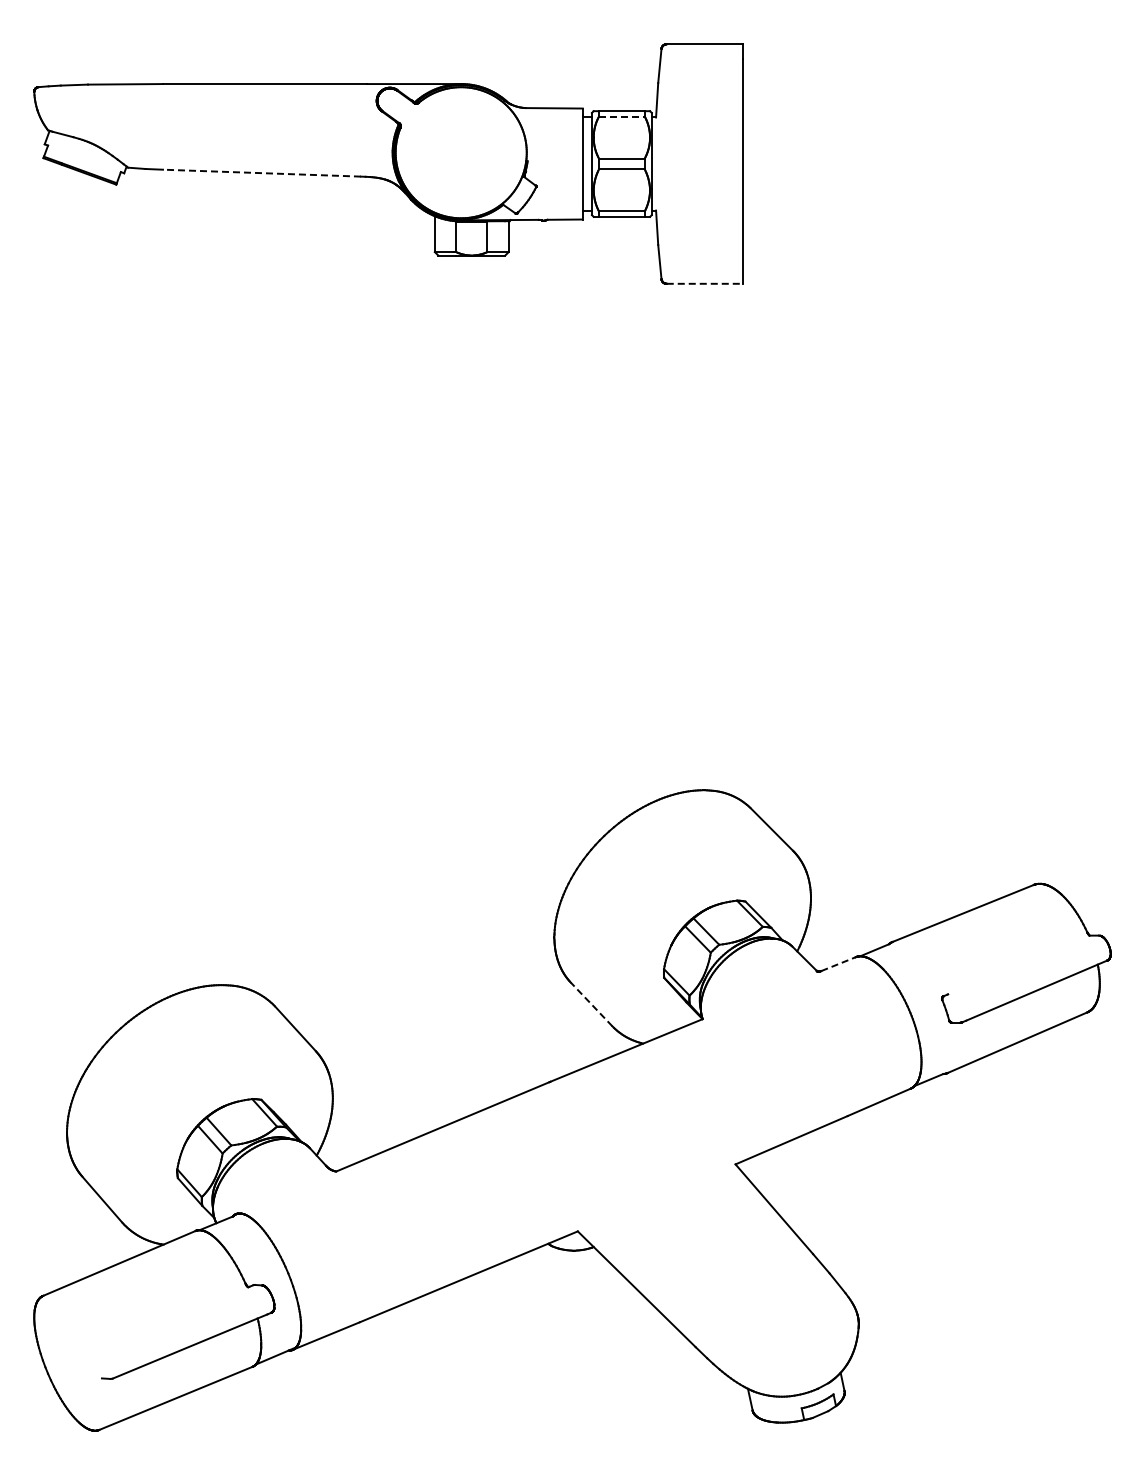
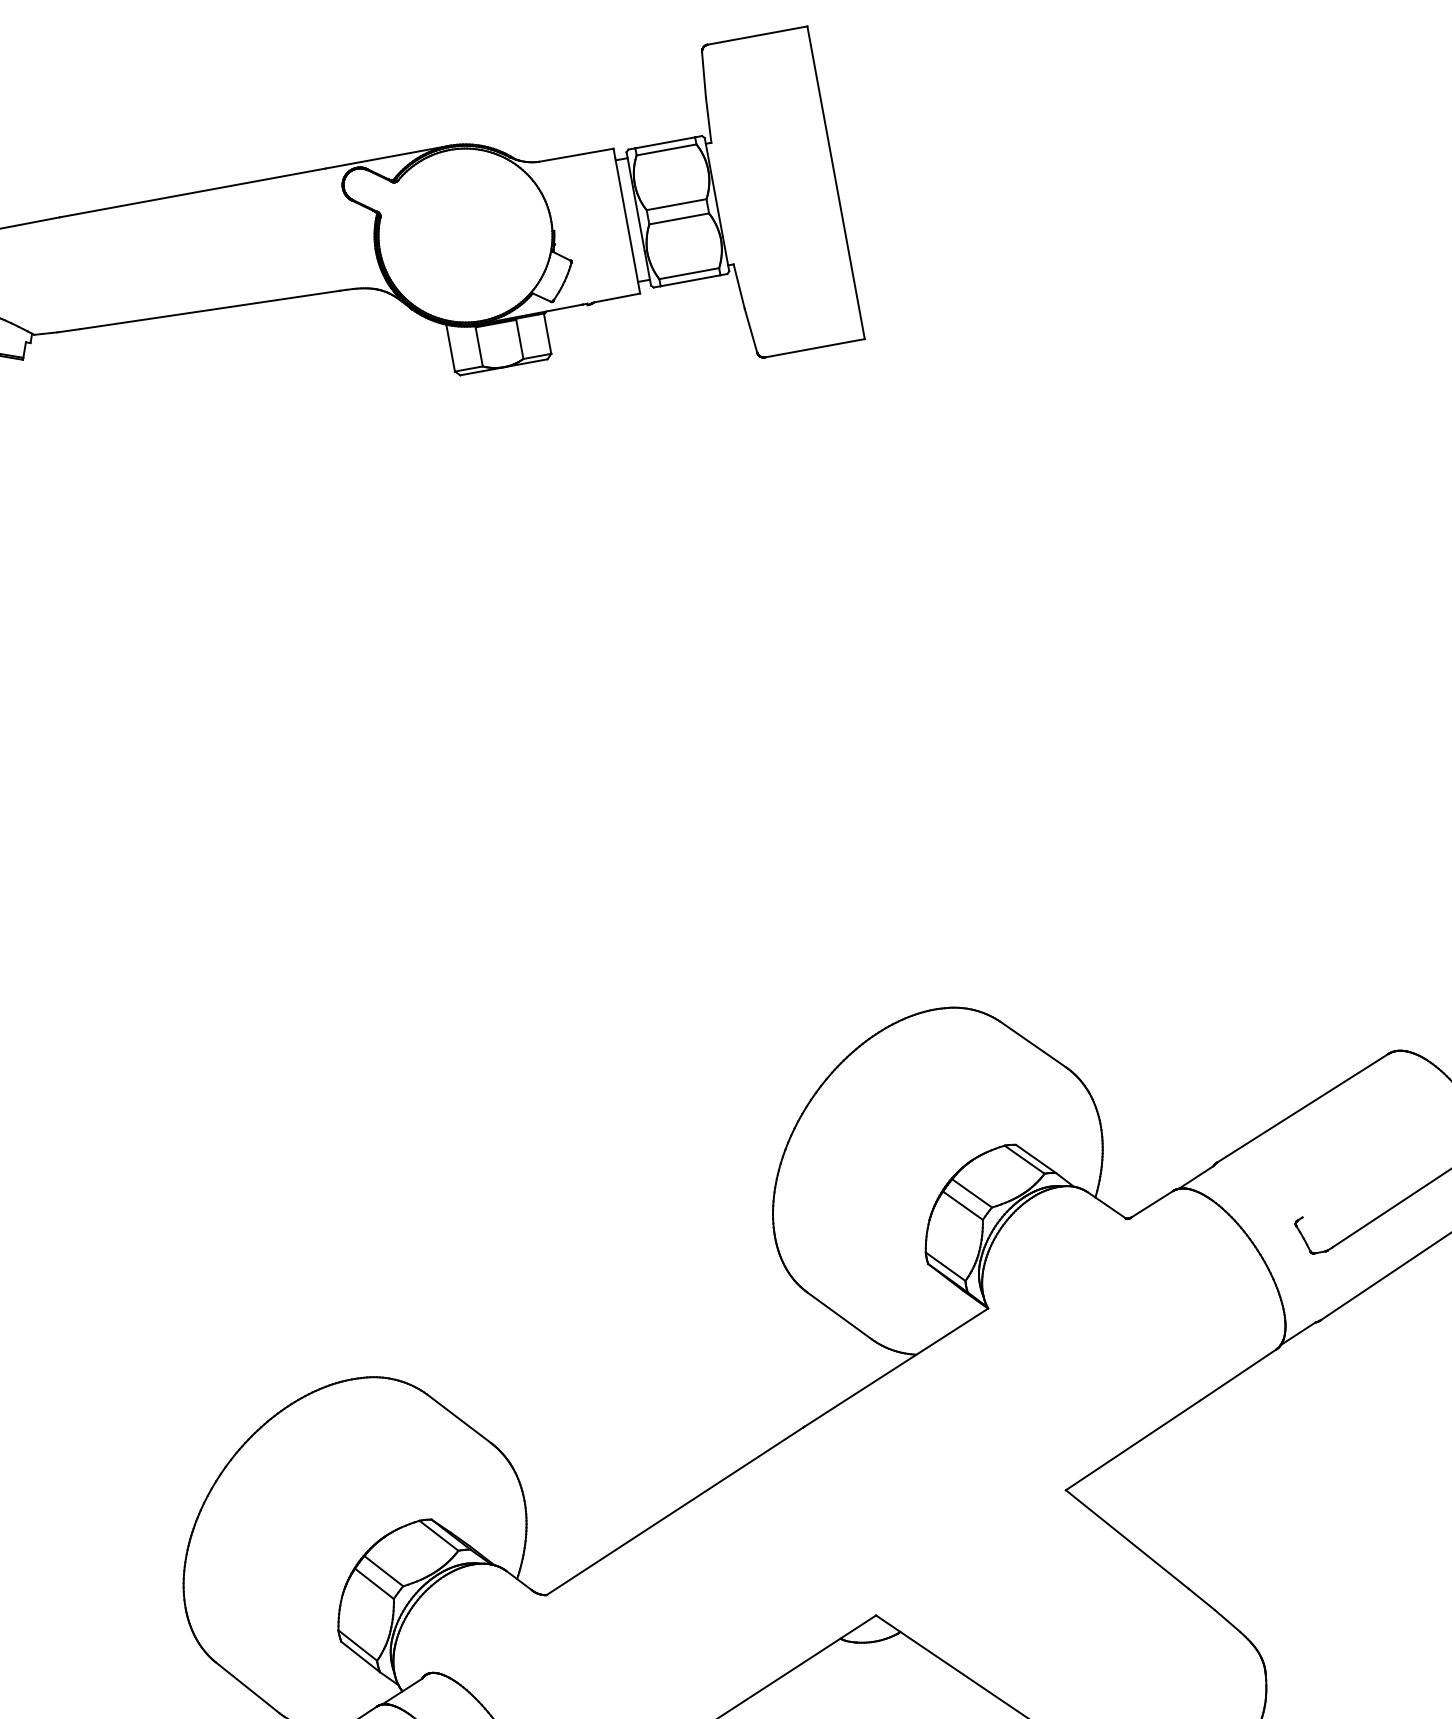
line: (621, 116) -> (666, 149), dashed -> solid
line: (261, 173) -> (209, 310), dashed -> solid
line: (705, 283) -> (815, 347), dashed -> solid
line: (839, 963) -> (1153, 1203), dashed -> solid
line: (591, 1004) -> (839, 1316), dashed -> solid

